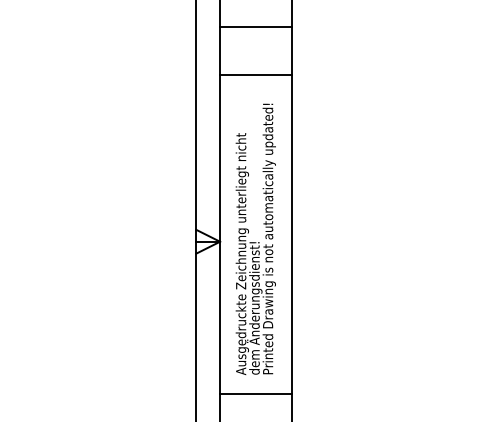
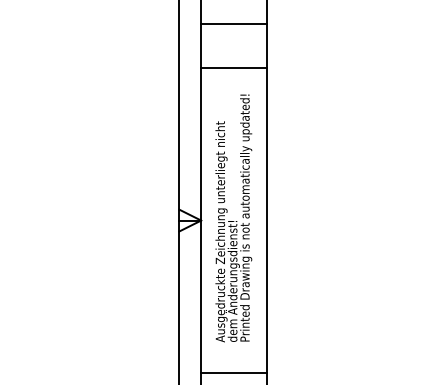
line: (255, 393) -> (233, 372), moved

